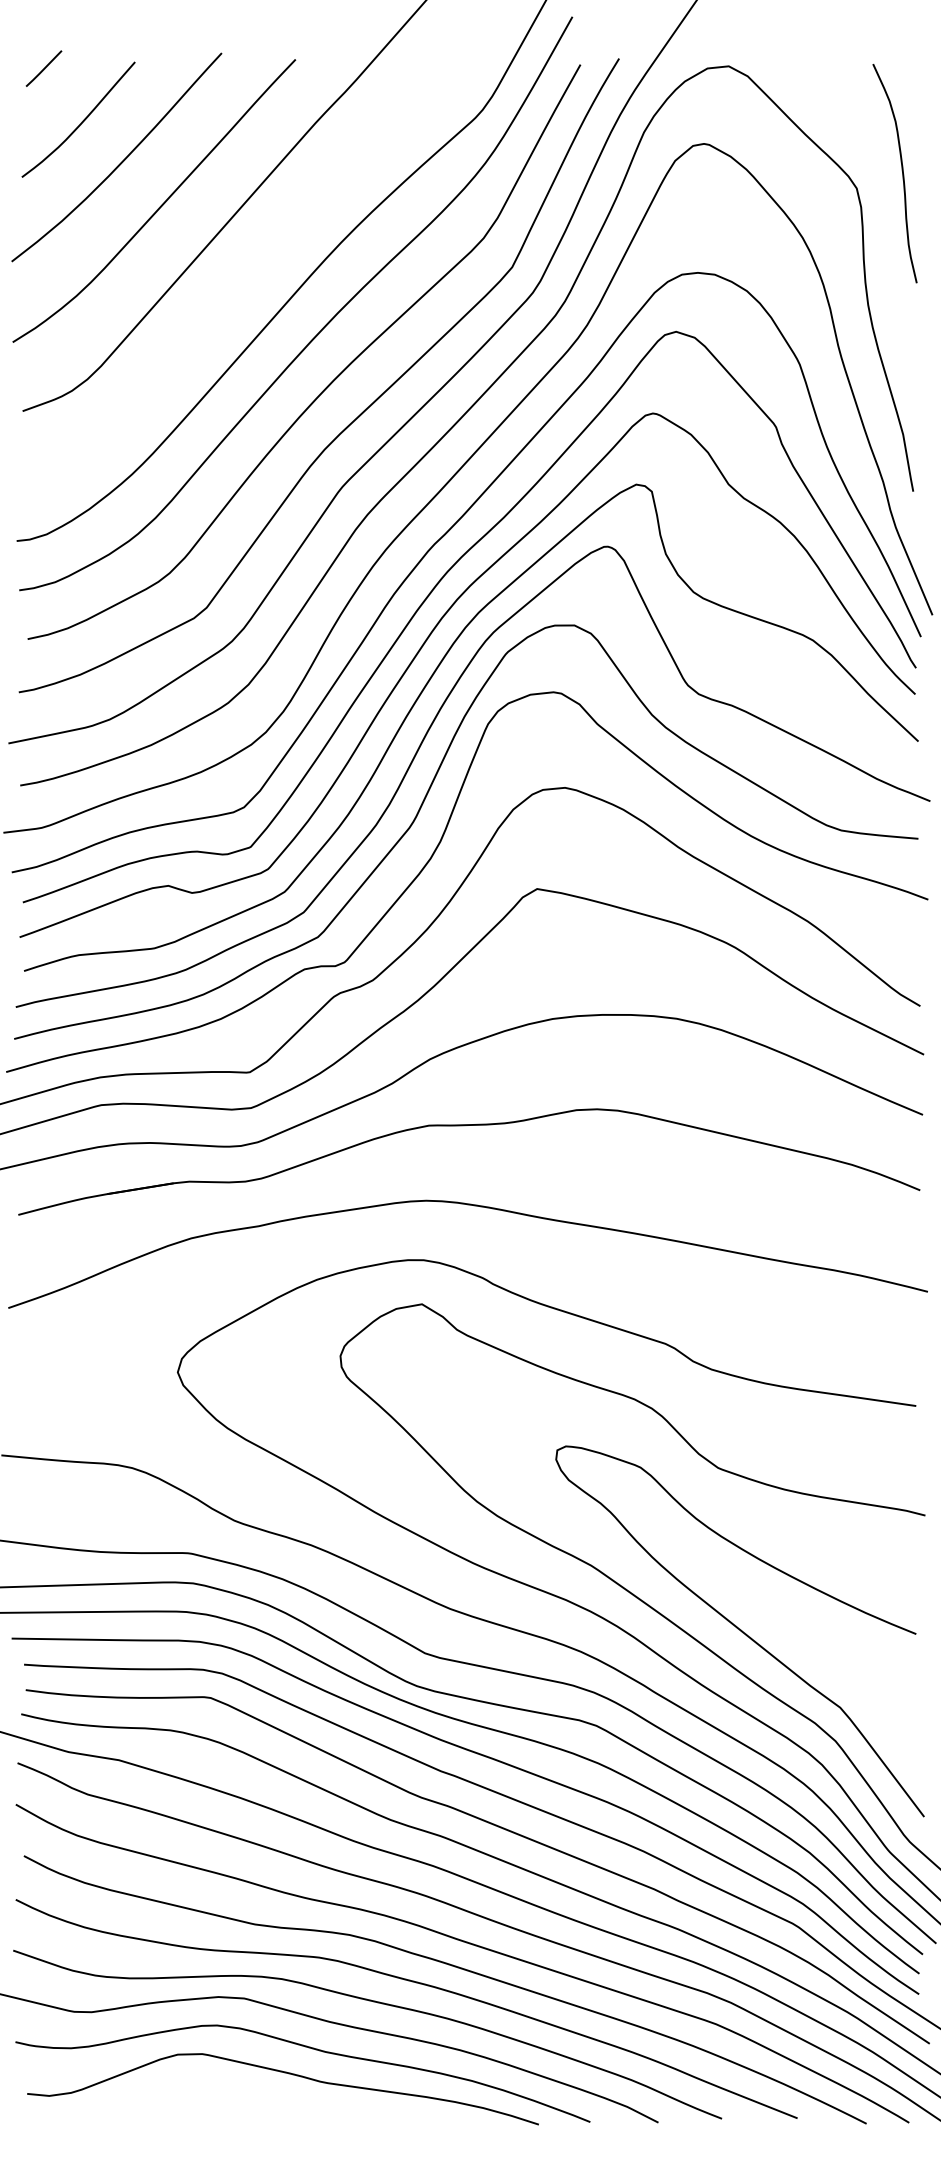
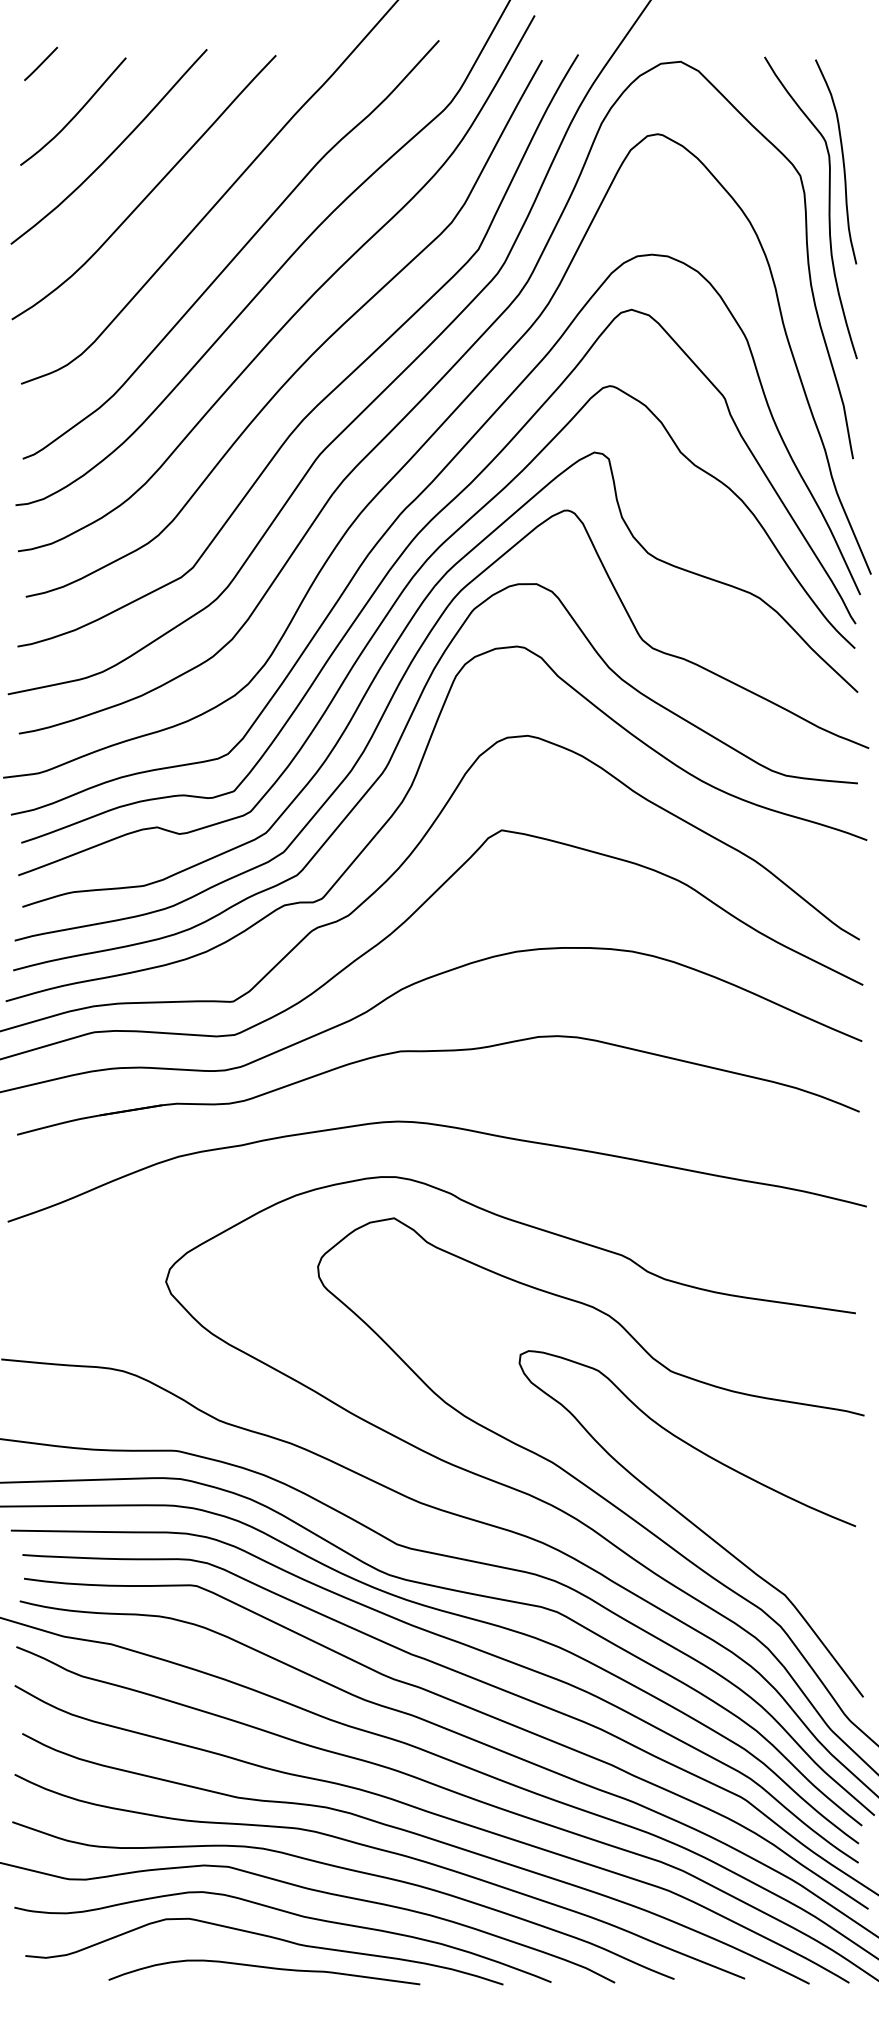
curve: (886, 222) -> (828, 207), added
curve: (254, 270) -> (237, 252), added
curve: (283, 2107) -> (264, 1968), added

